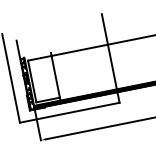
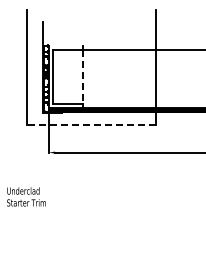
line: (55, 77) -> (83, 77), solid -> dashed
line: (69, 112) -> (91, 125), solid -> dashed

